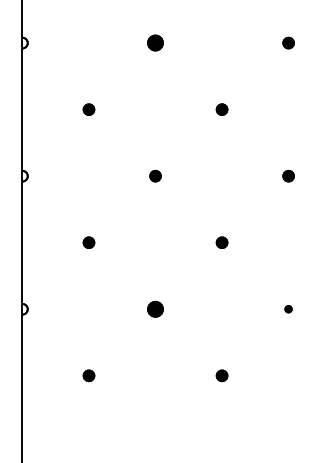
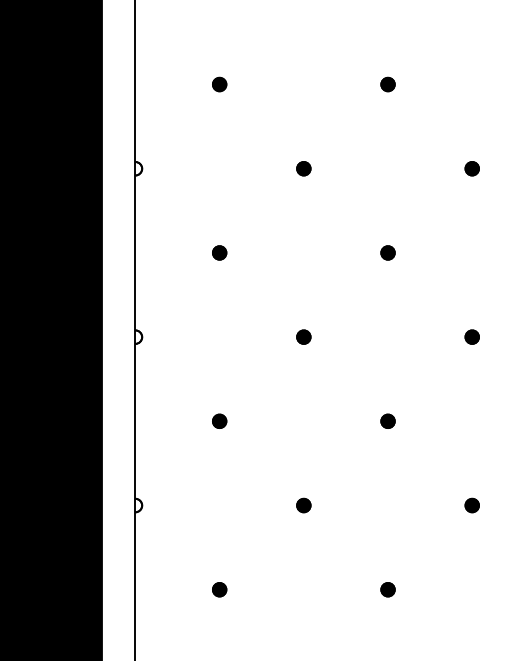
part: (155, 42) -> (303, 168), size x0.71
part: (155, 309) -> (303, 505), size x0.71
part: (288, 309) -> (471, 505), size x1.67

